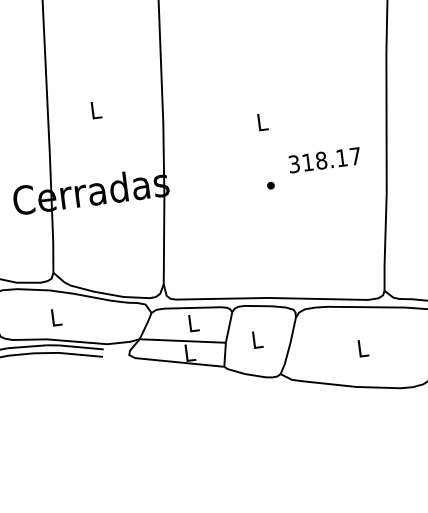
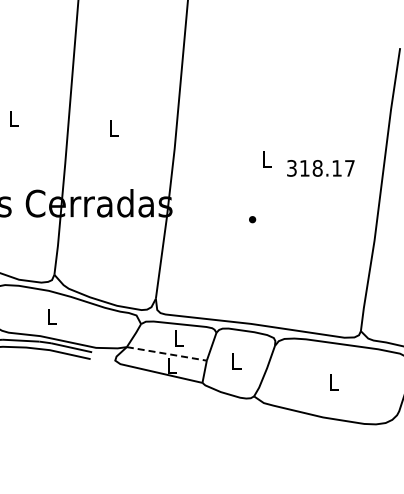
text: (324, 160) -> (320, 168), moved
part: (270, 185) -> (252, 219), moved
line: (182, 340) -> (166, 353), solid -> dashed

